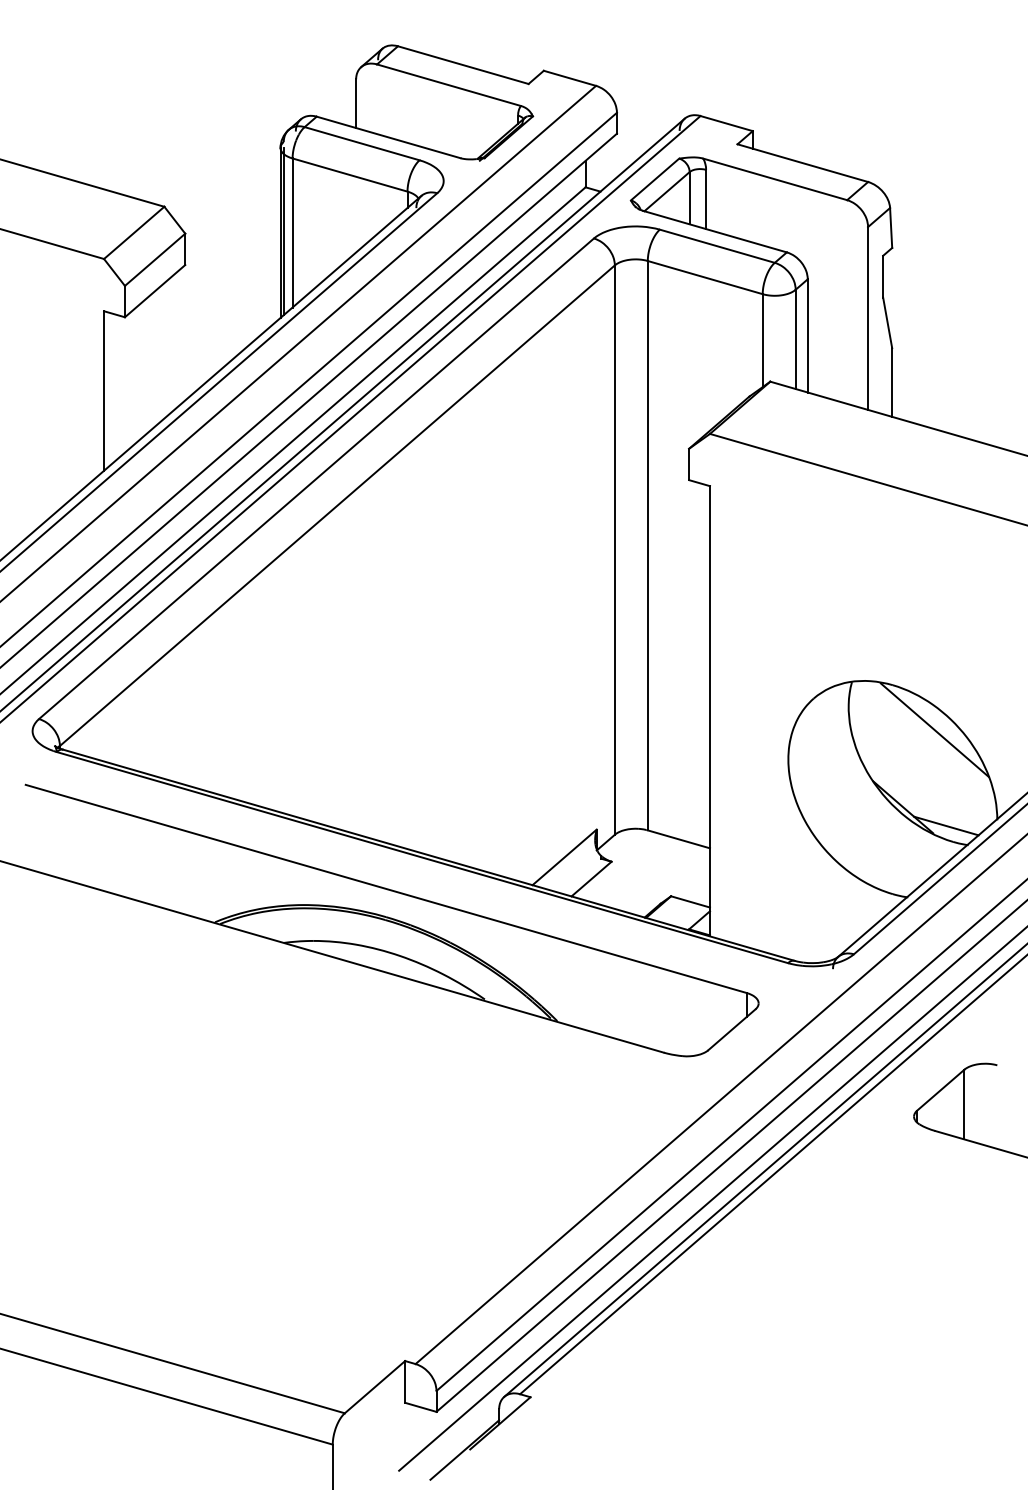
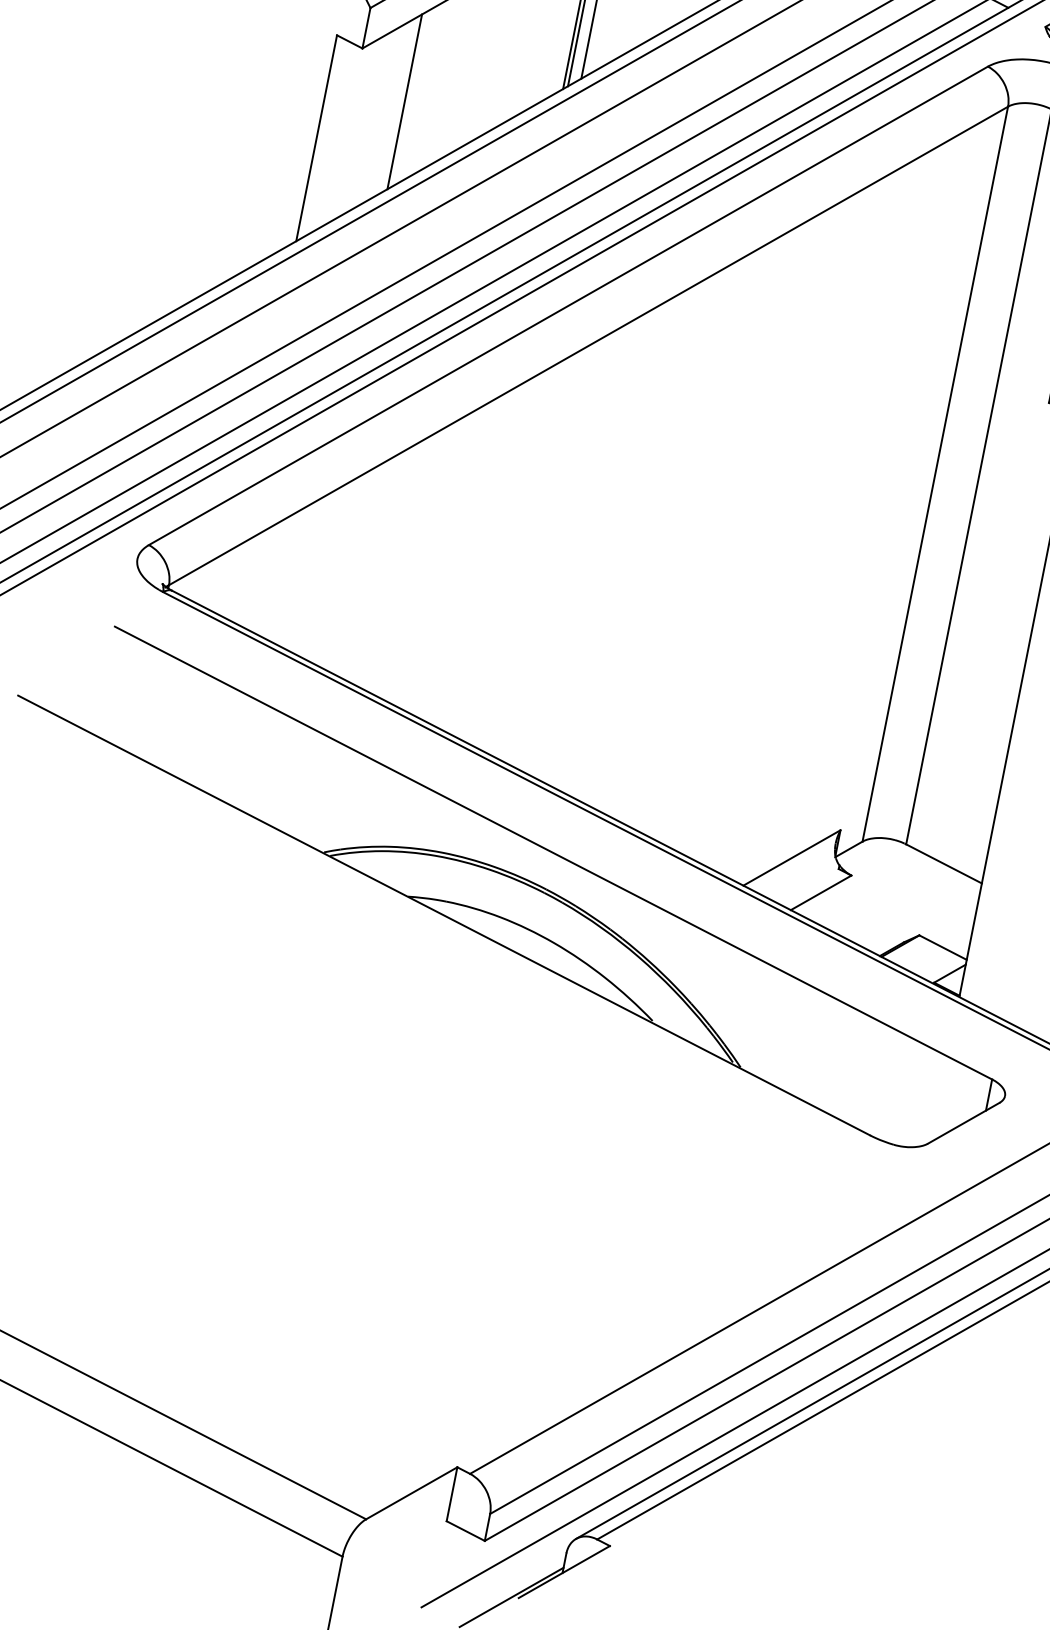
line: (164, 350) -> (405, 101), added

